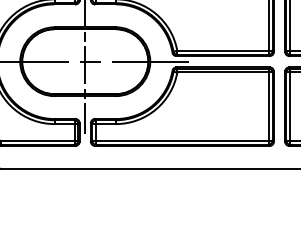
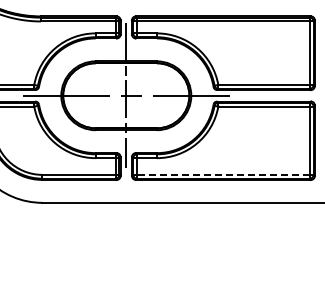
line: (181, 140) -> (222, 174), solid -> dashed

